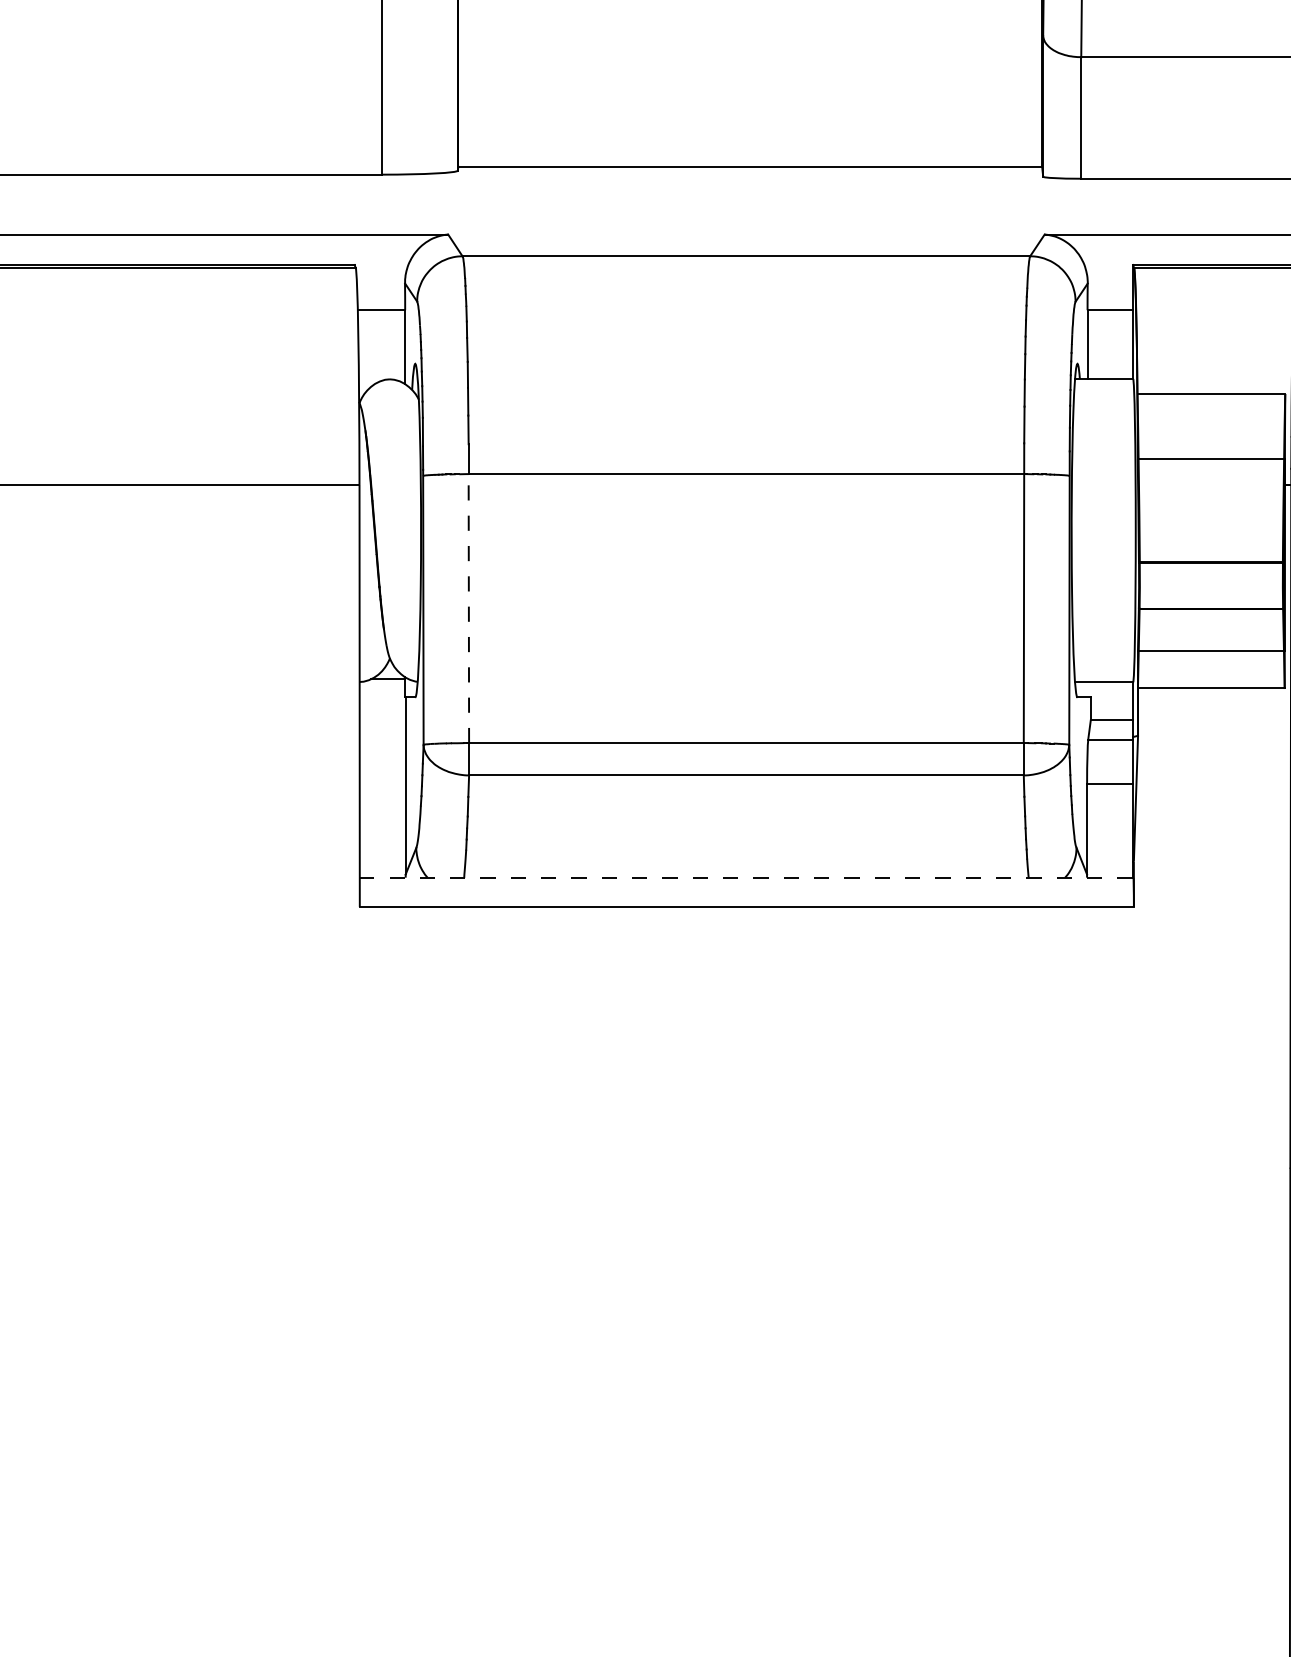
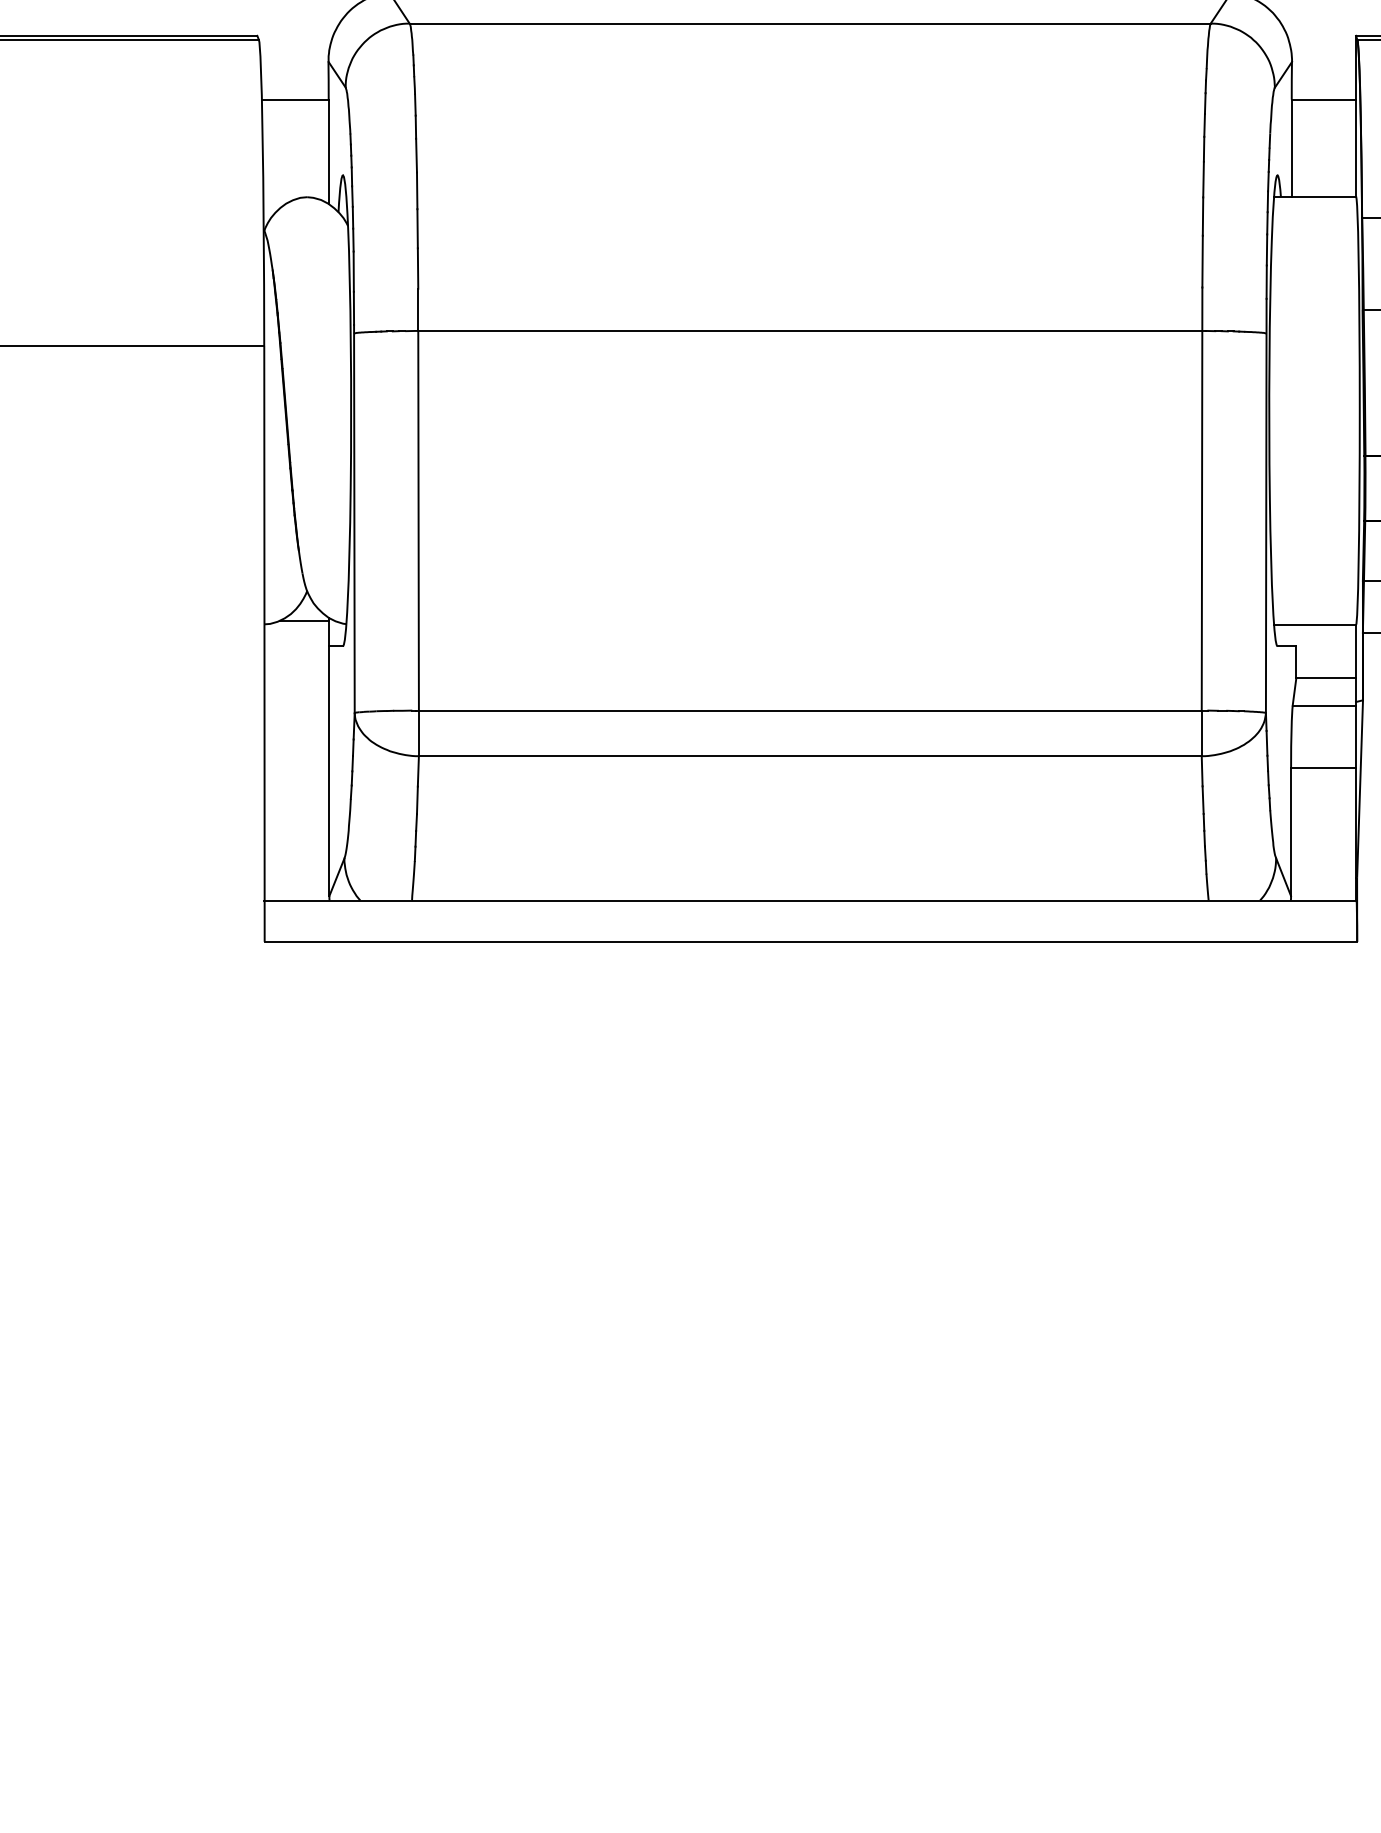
line: (468, 608) -> (418, 520), dashed -> solid
line: (746, 877) -> (810, 900), dashed -> solid

